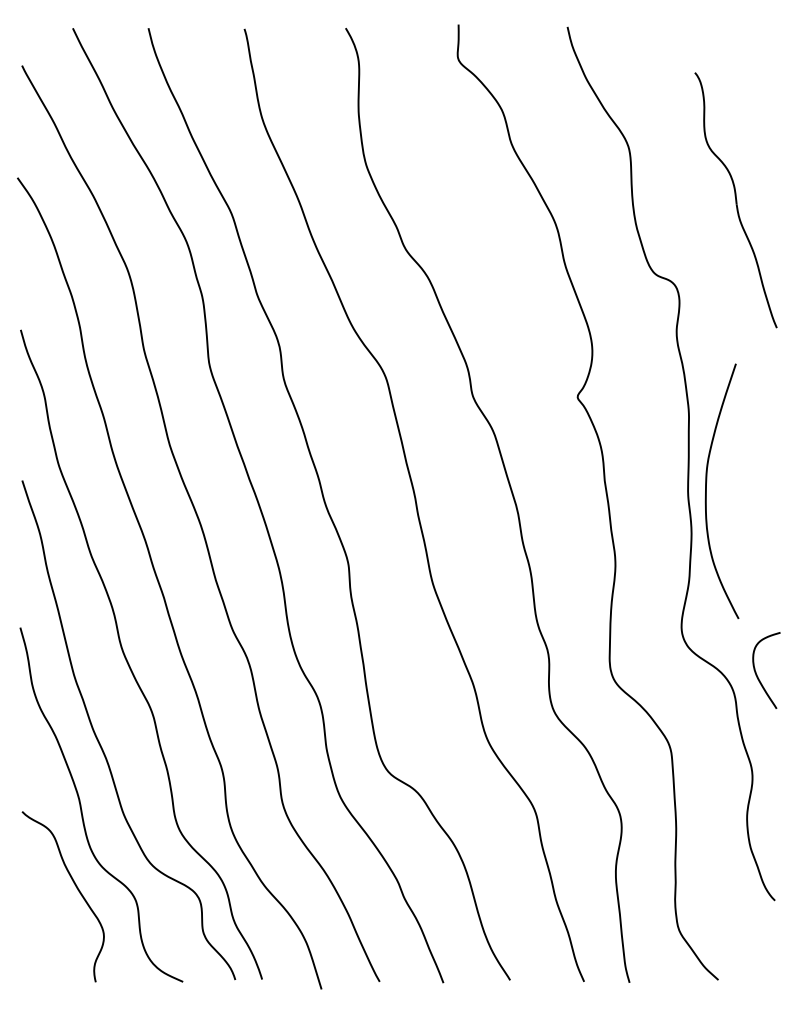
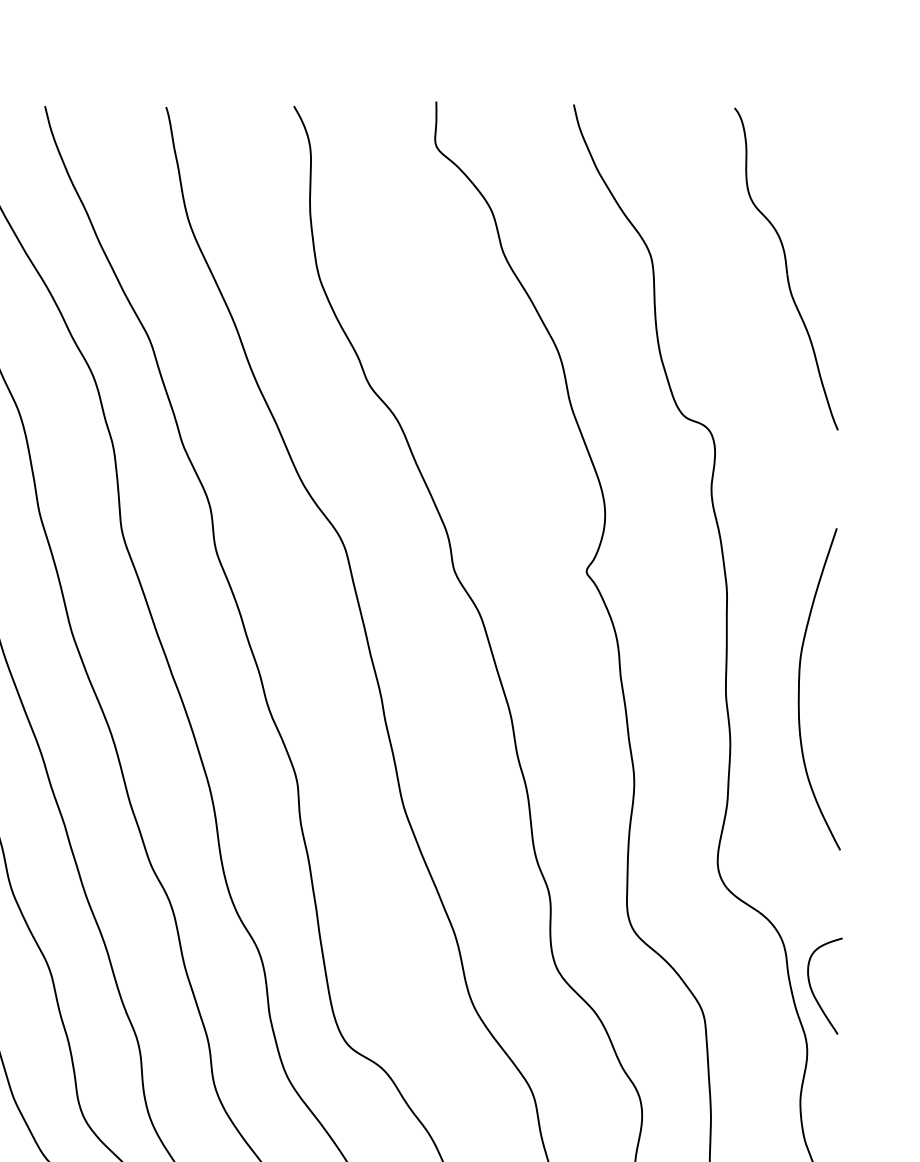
part: (735, 200) -> (785, 269), moved
curve: (706, 491) -> (799, 689), moved
curve: (757, 674) -> (813, 991), moved

